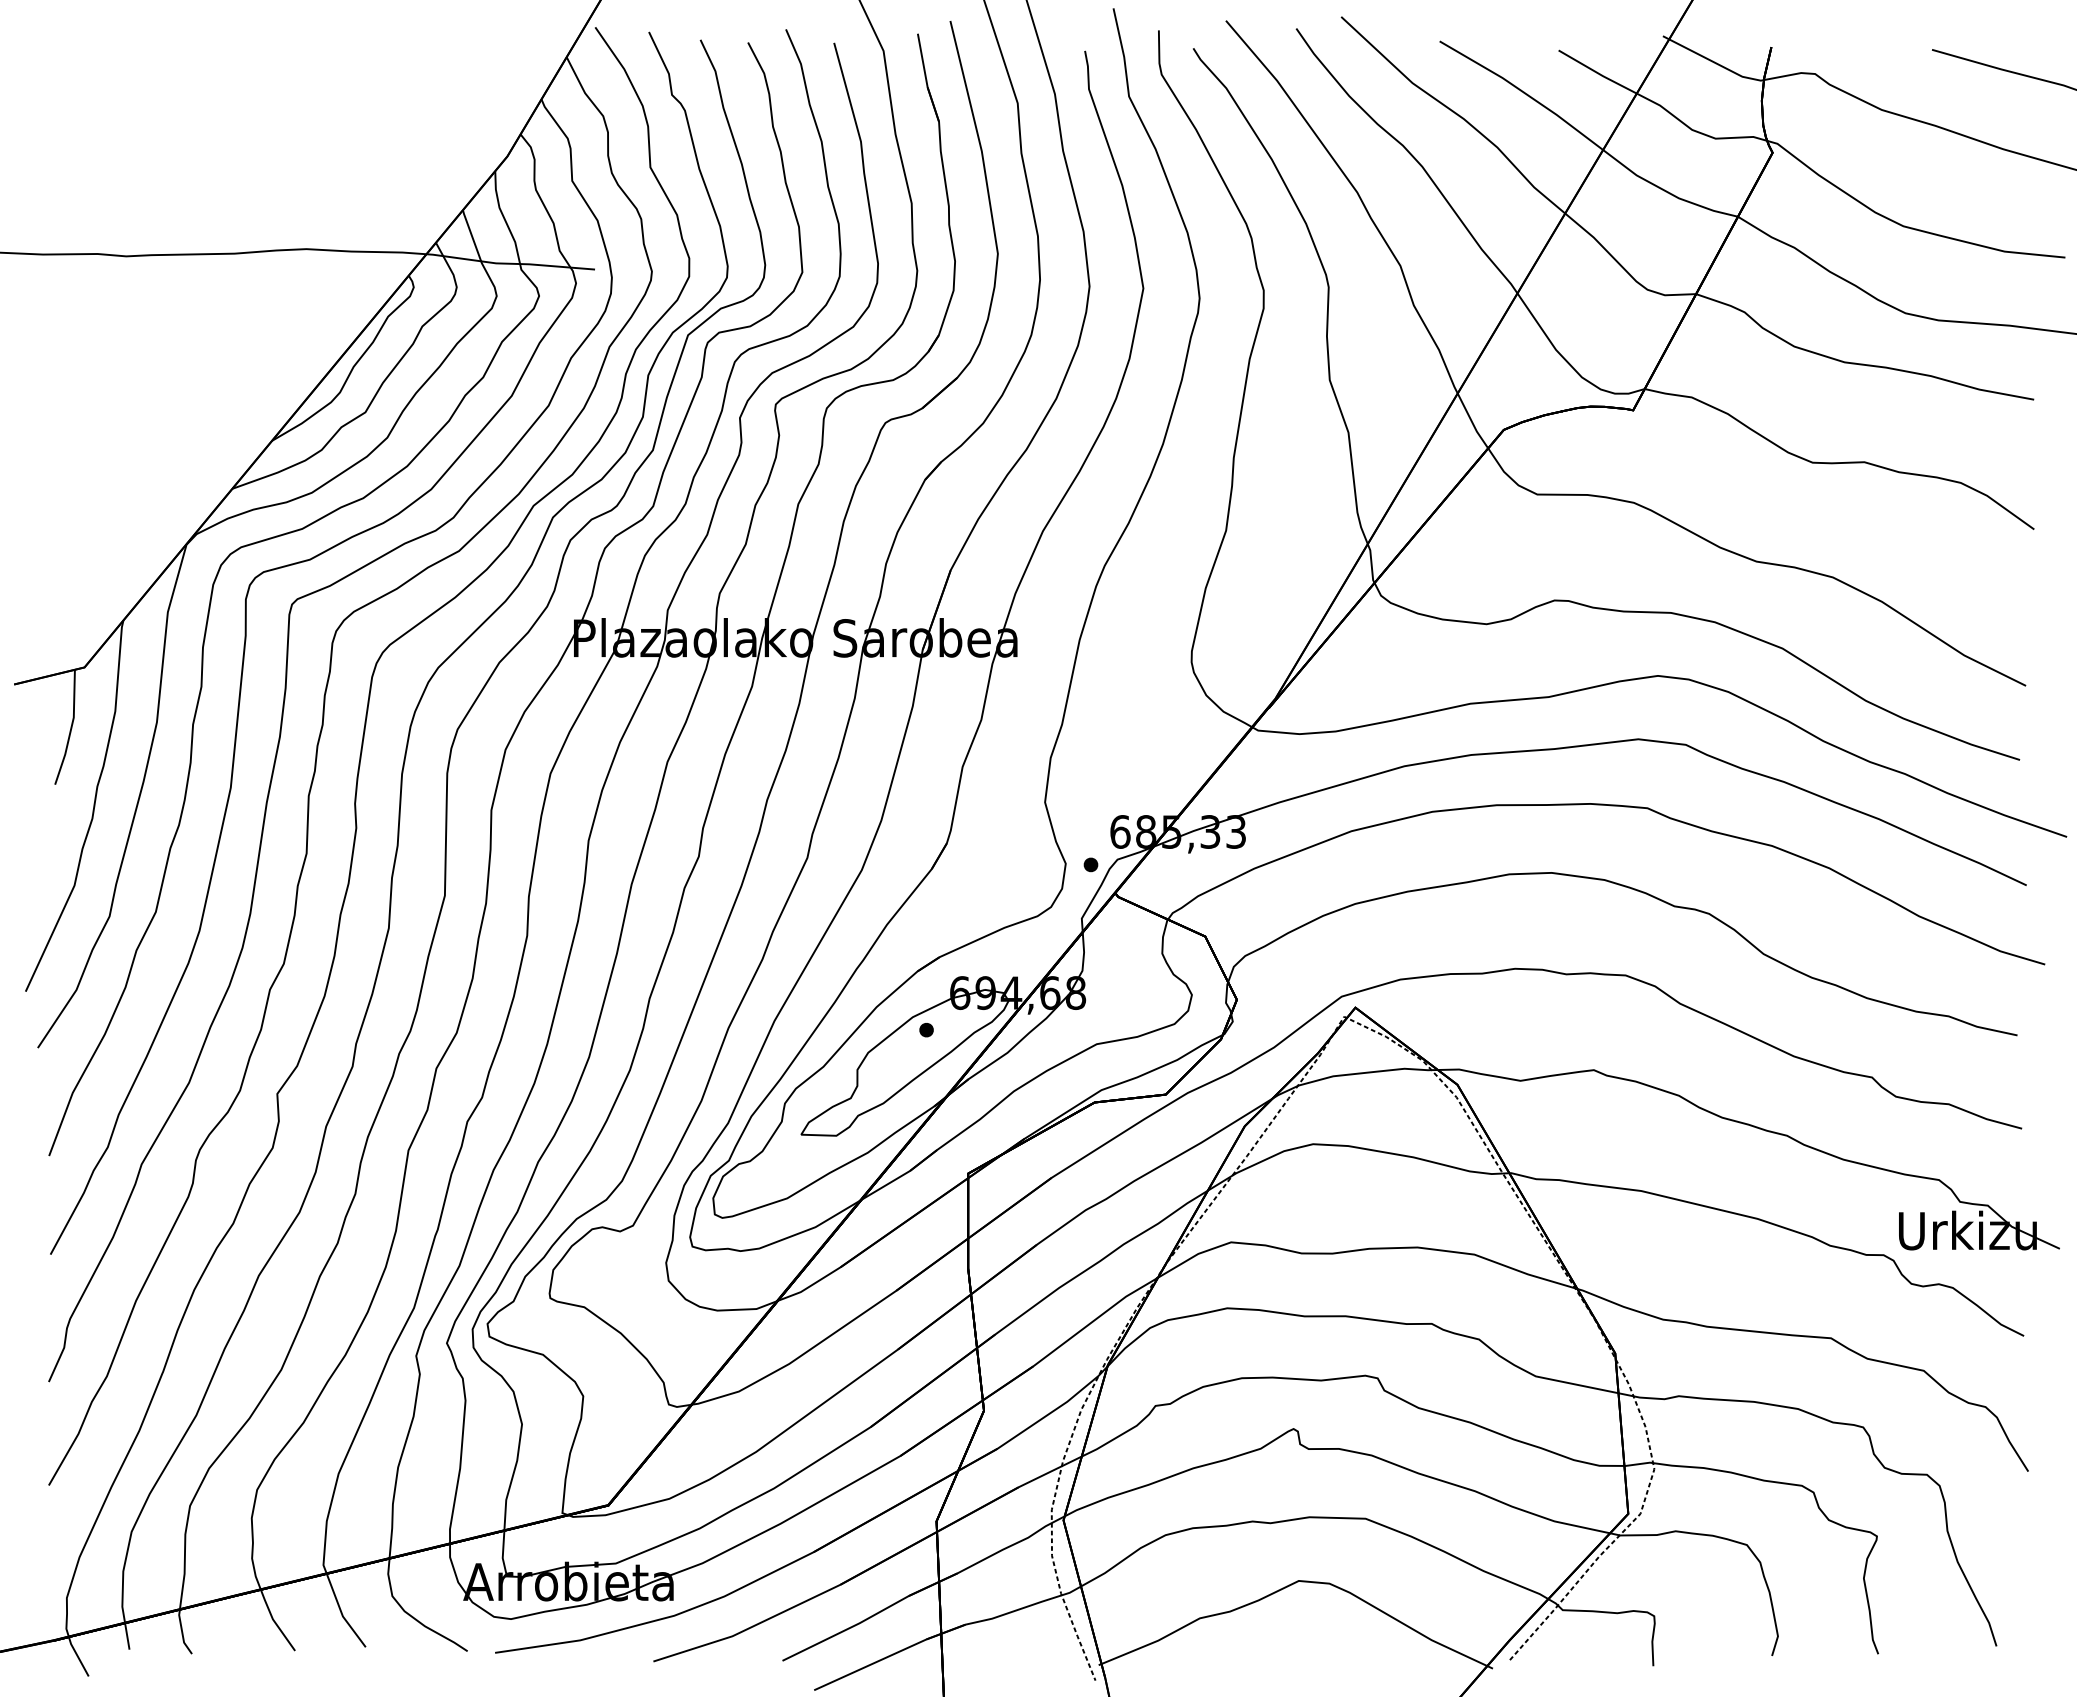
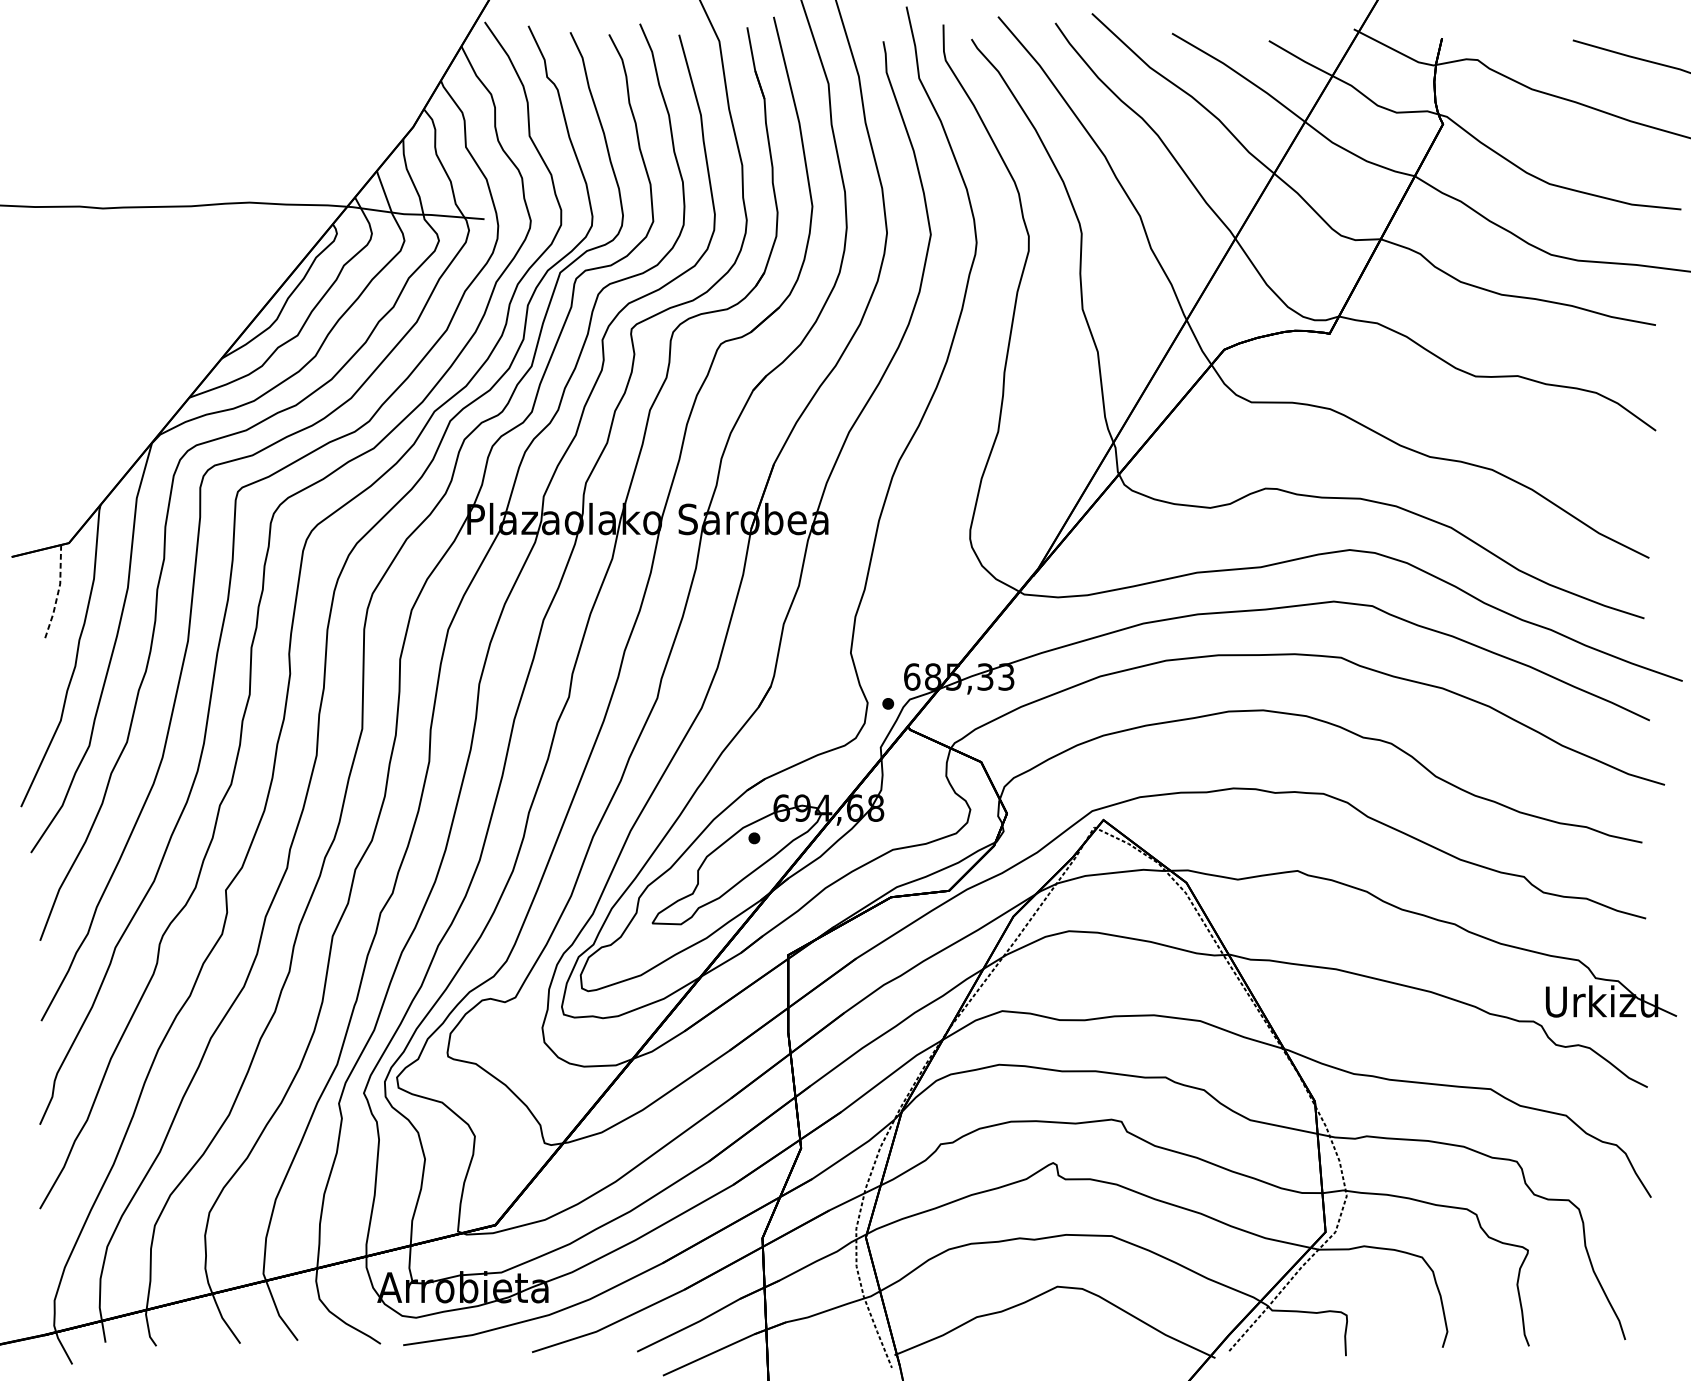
line: (71, 728) -> (58, 592), solid -> dashed

